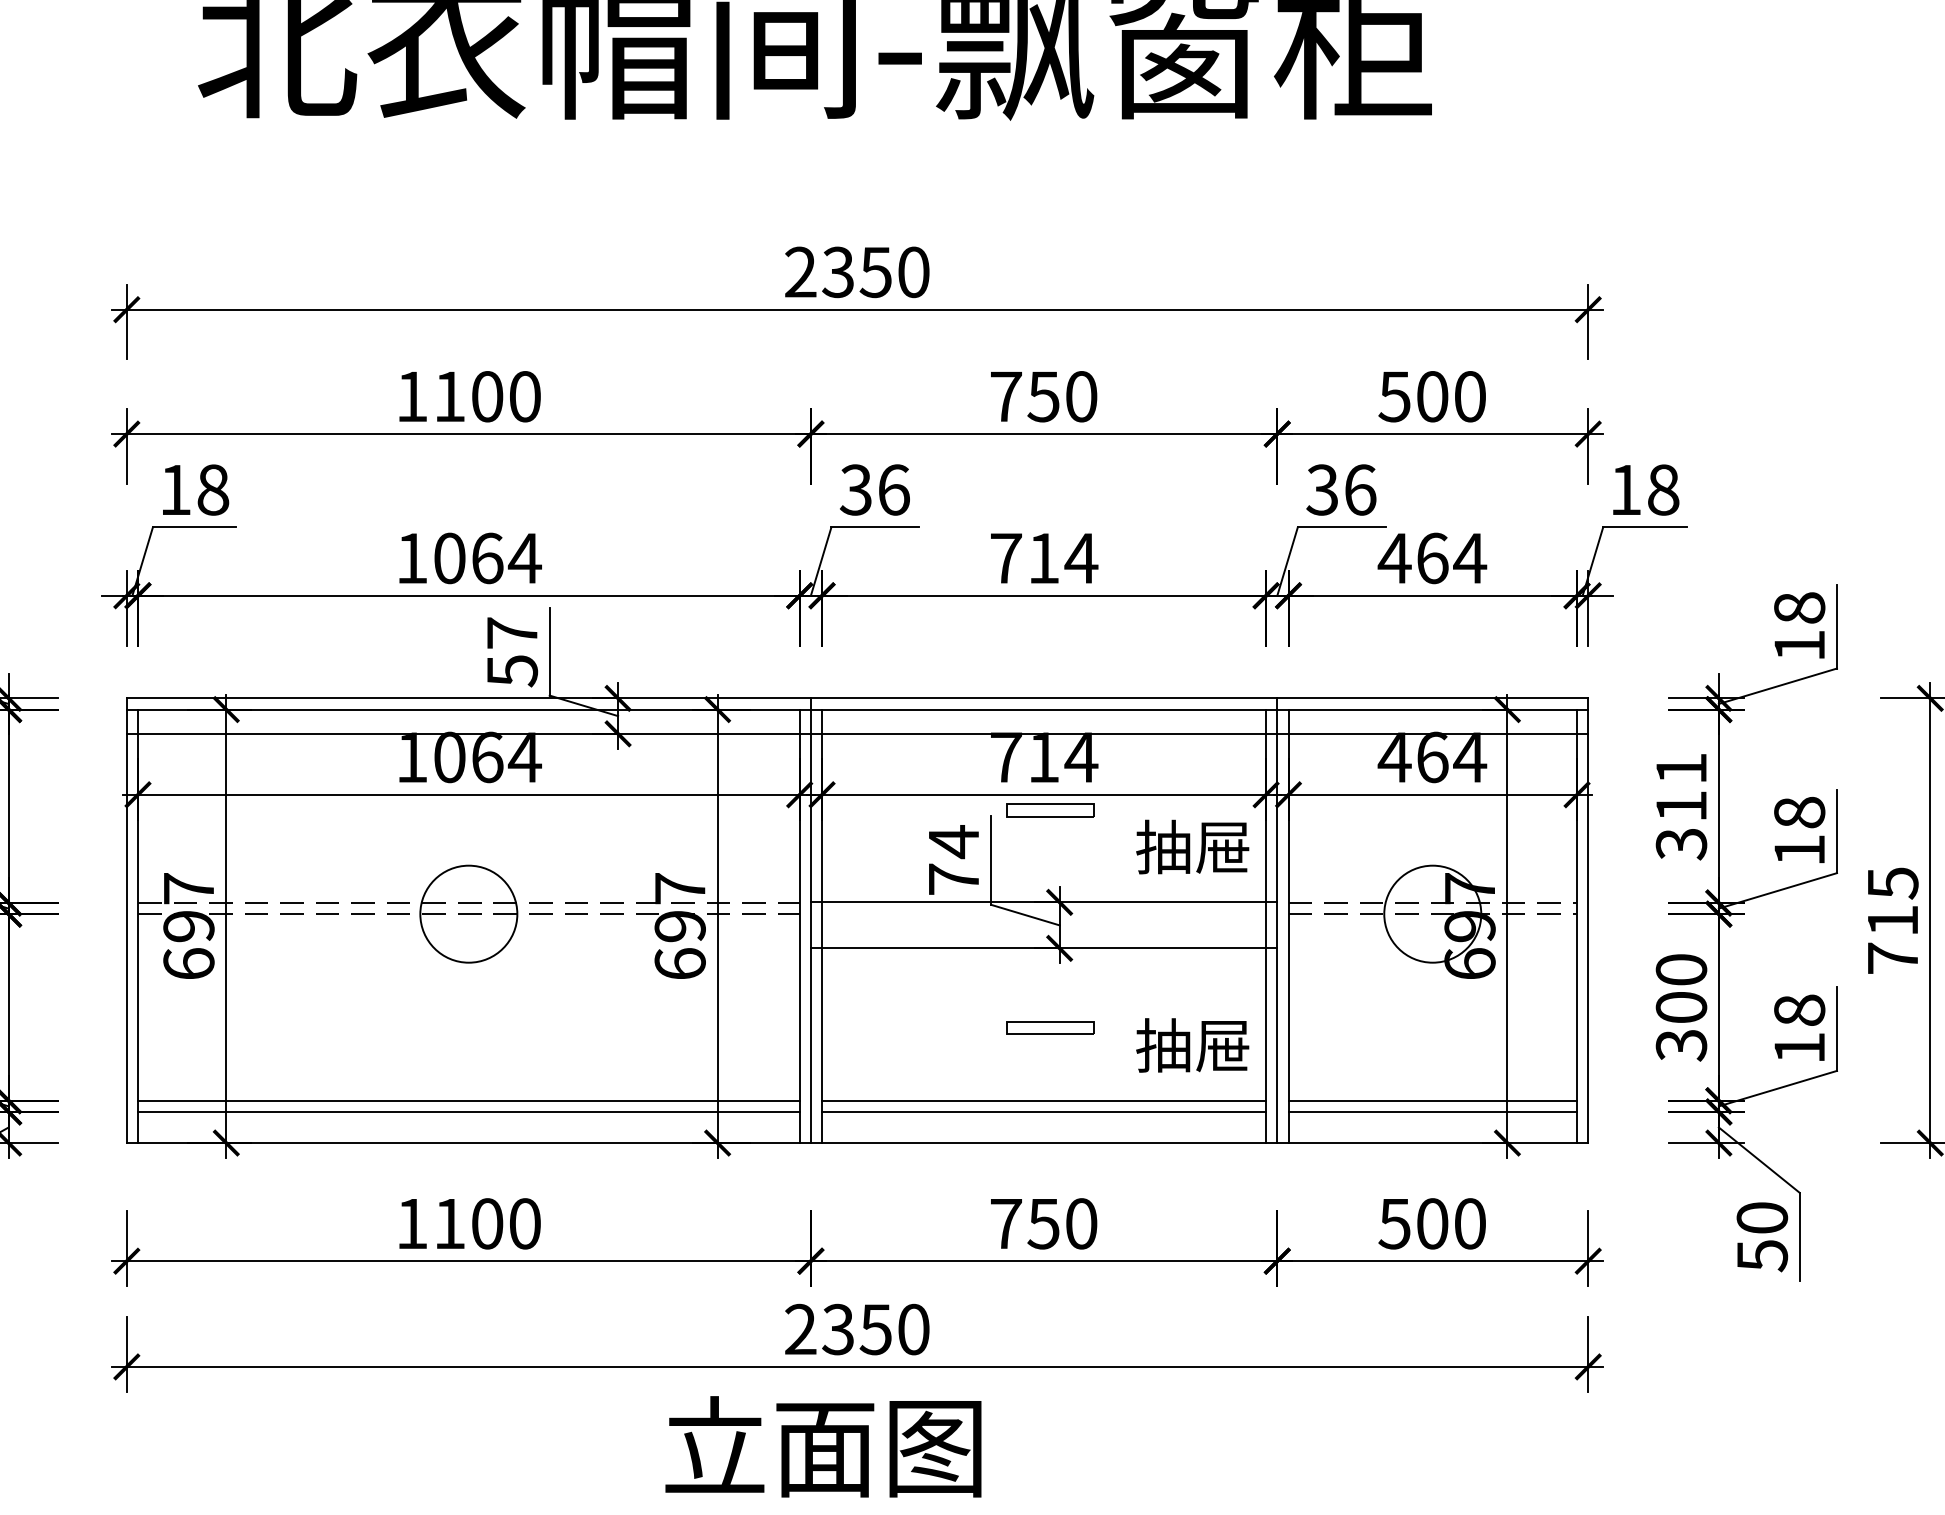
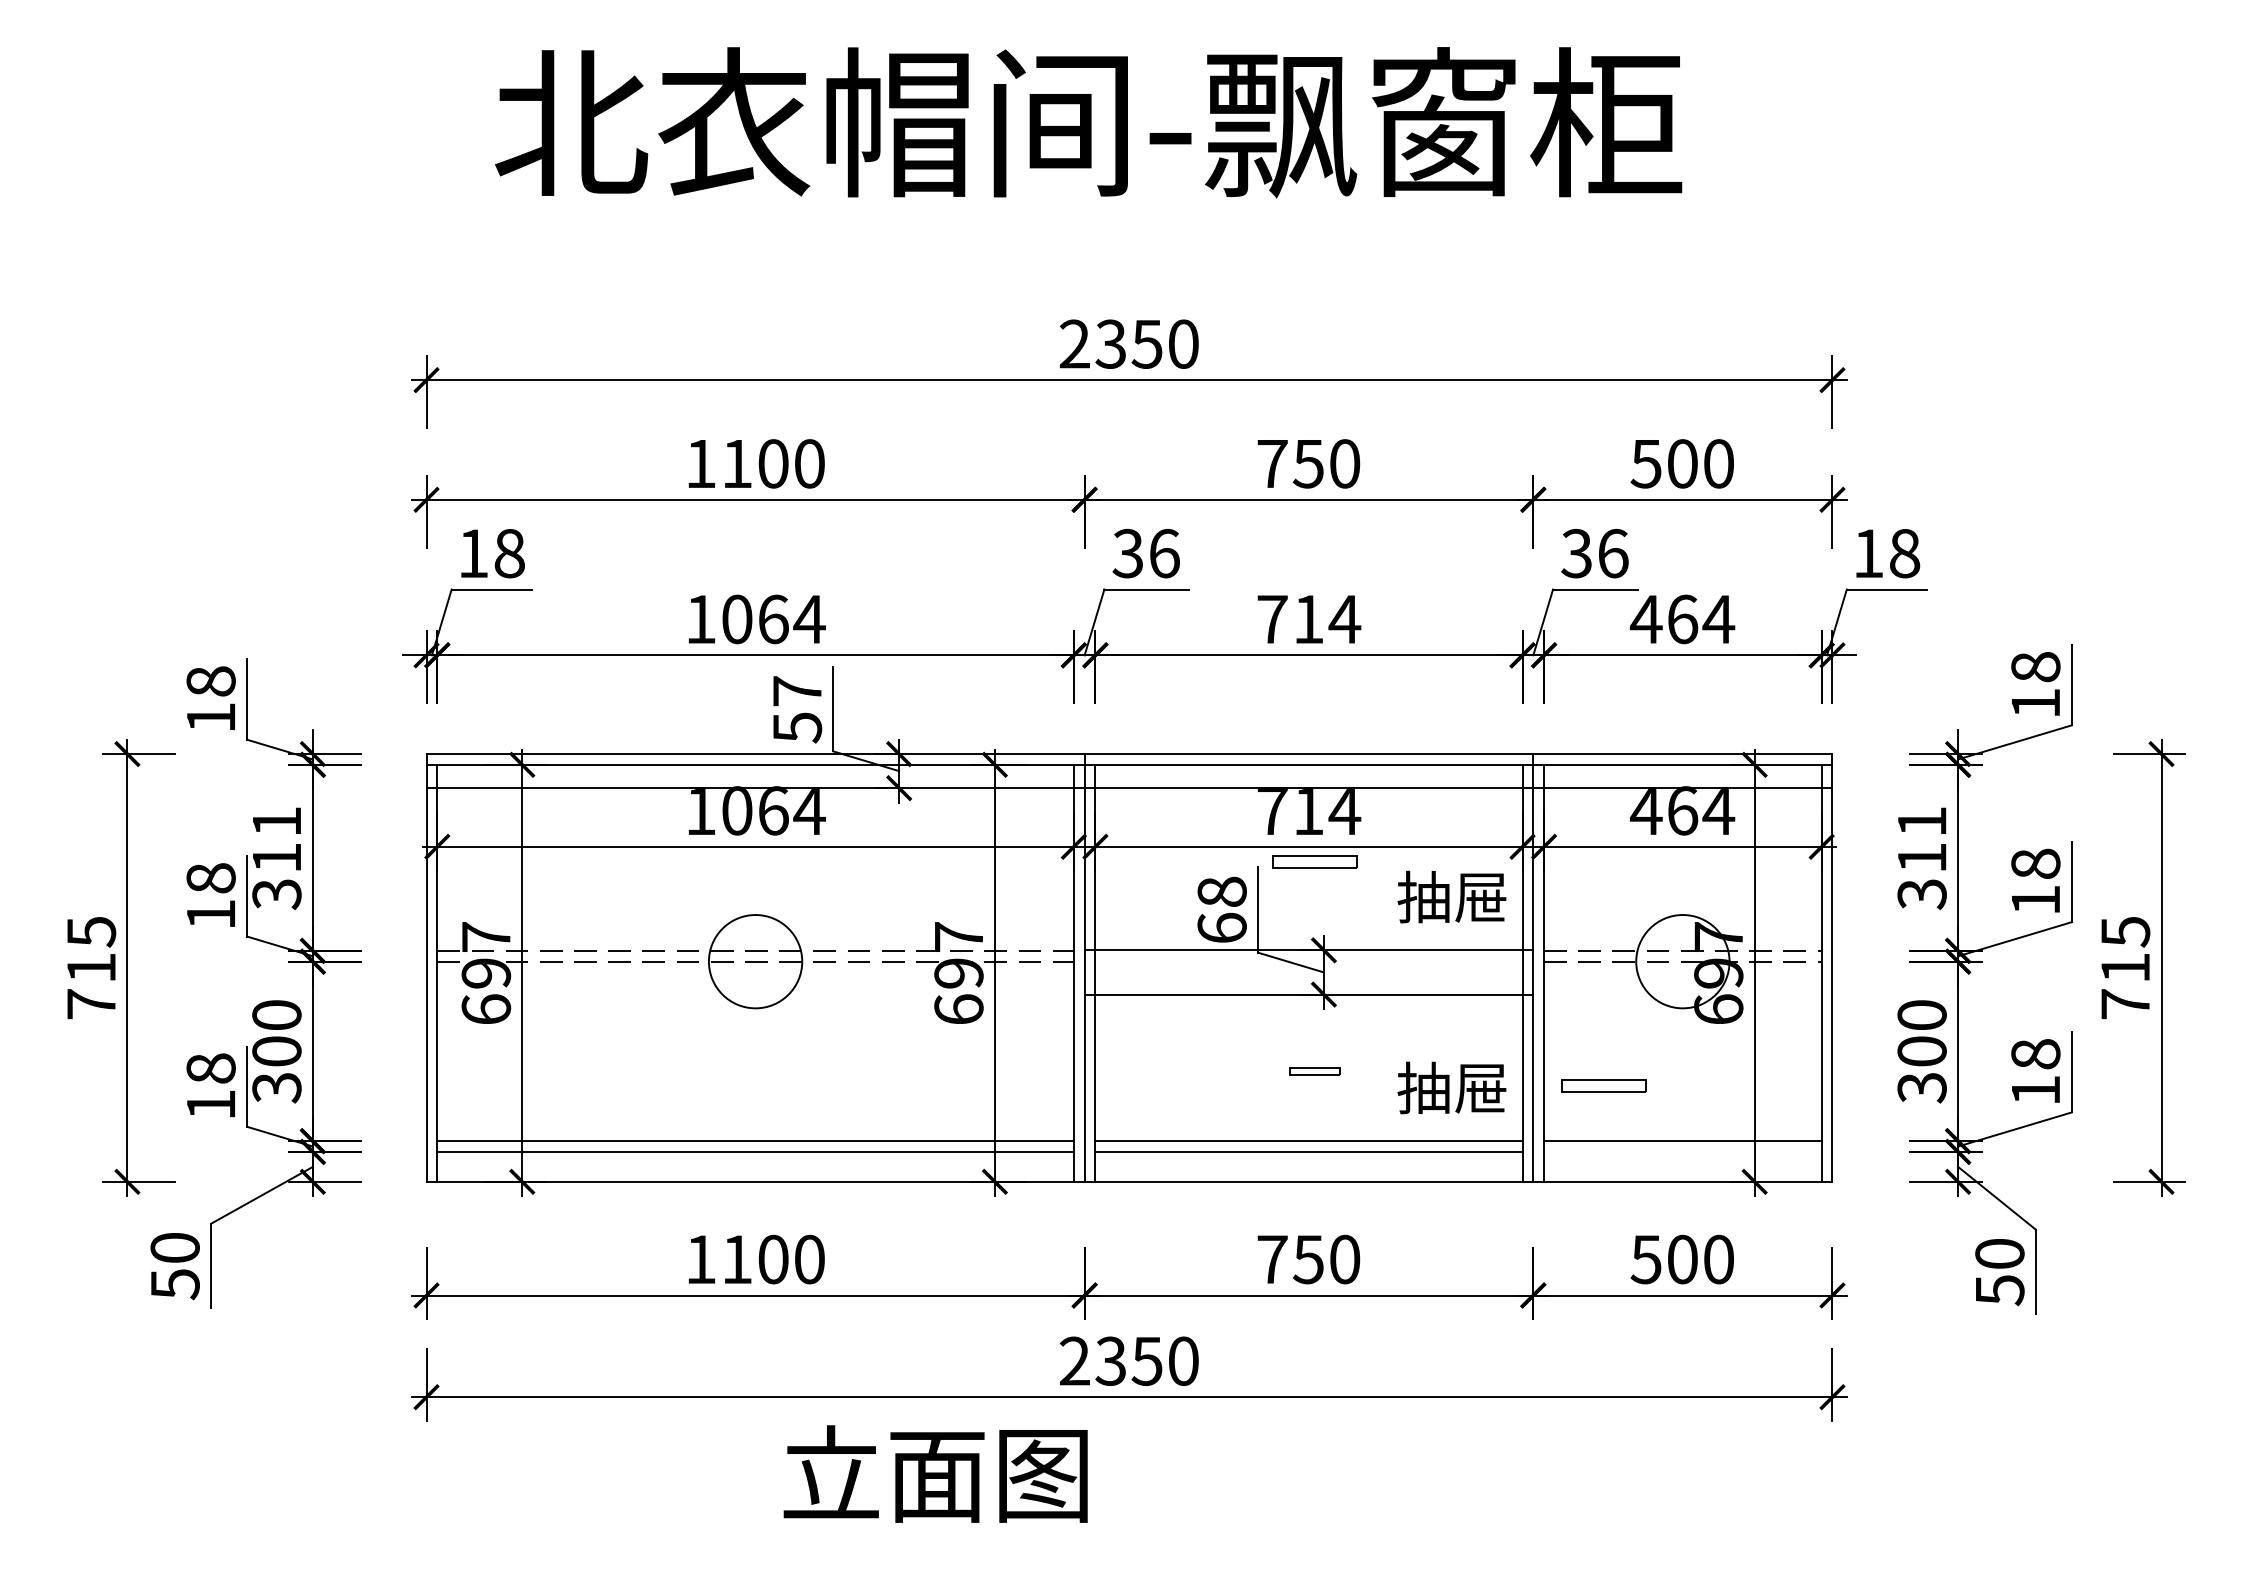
text: (953, 858) -> (1221, 908), 74 -> 68
part: (1049, 1027) -> (1314, 1070), size x0.6
part: (1350, 1042) -> (1603, 1085), added
line: (1432, 1111) -> (1682, 1151), removed
text: (823, 1446) -> (935, 1473), moved

